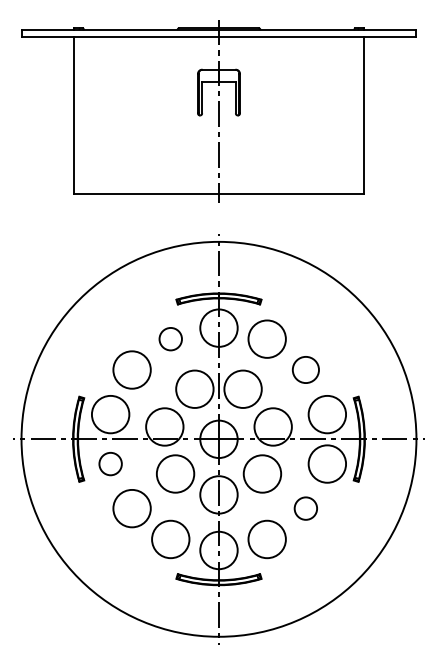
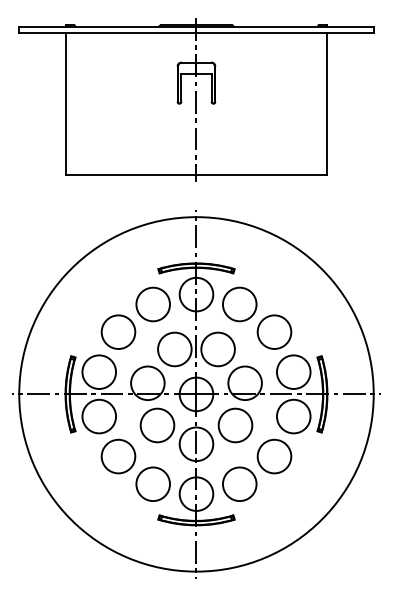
circle: (171, 339) -> (153, 304), size x1.67
circle: (305, 369) -> (274, 331), size x1.43
circle: (110, 463) -> (99, 416), size x1.67
circle: (305, 508) -> (274, 456), size x1.67

